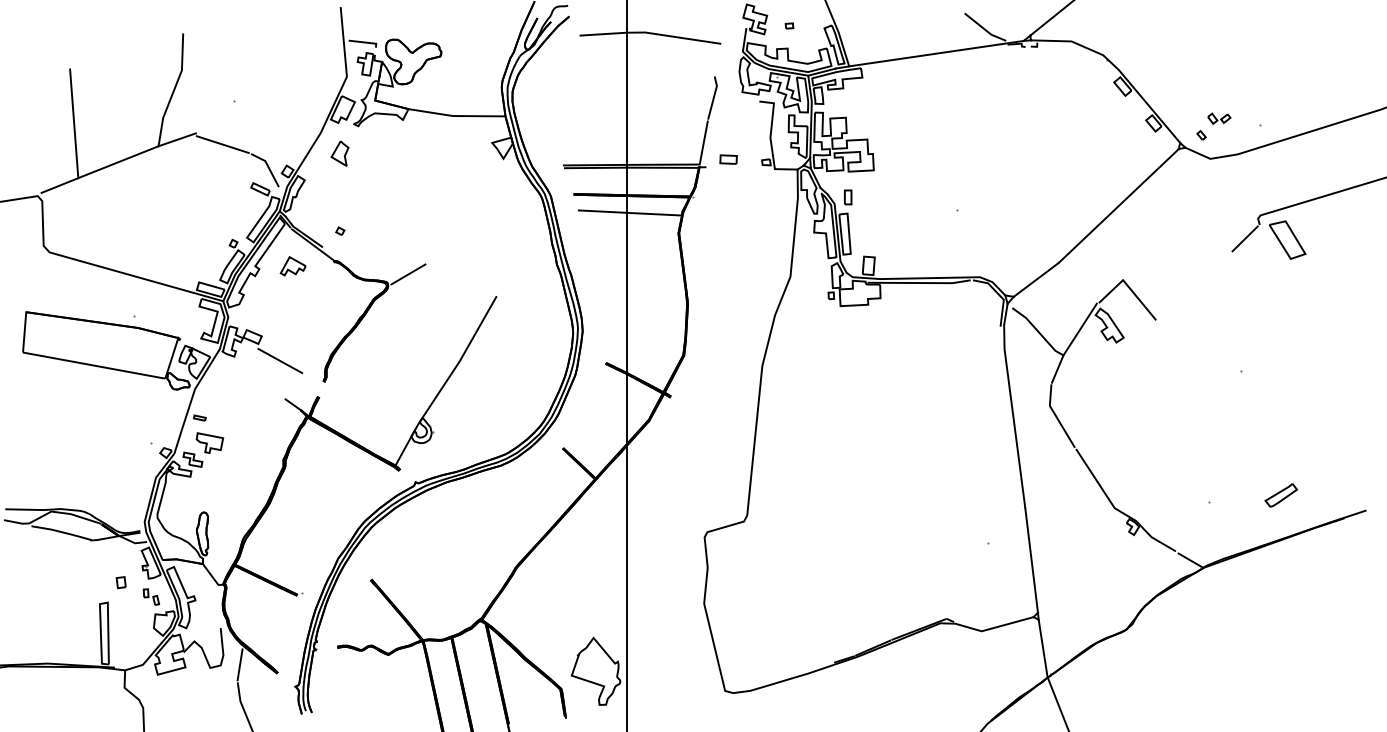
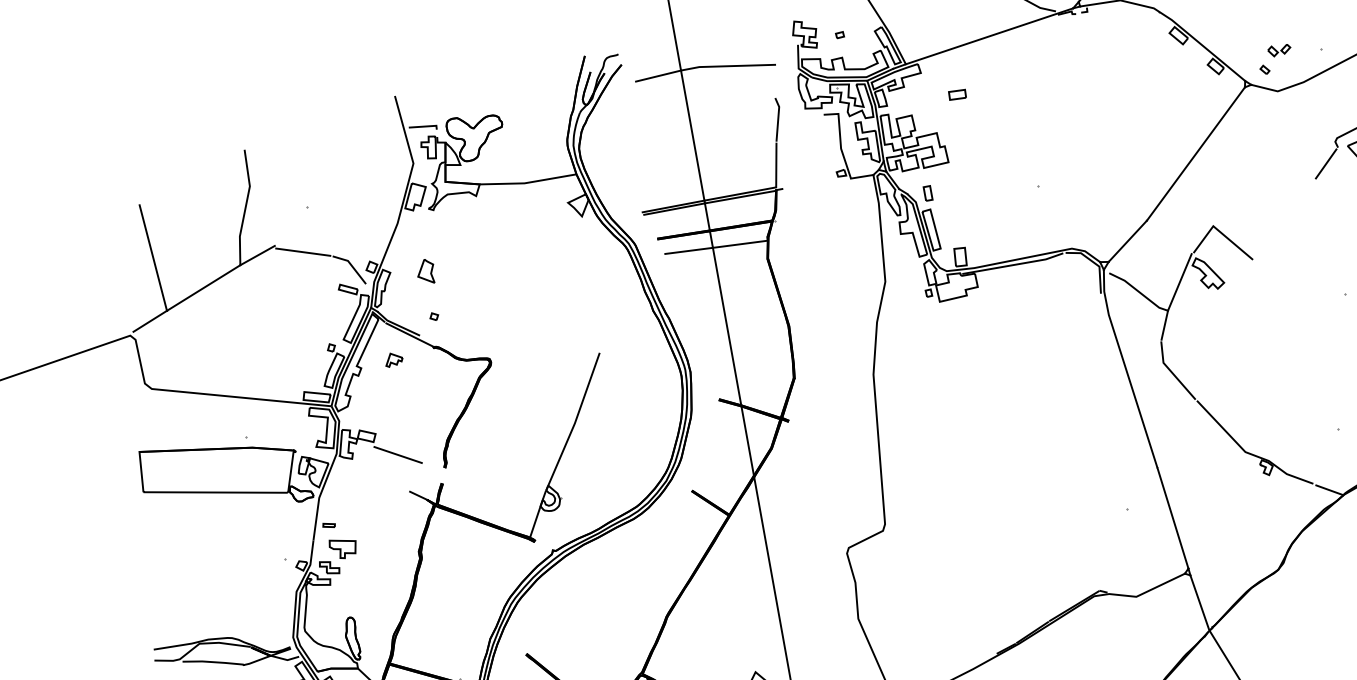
part: (339, 153) -> (425, 271), moved
part: (728, 159) -> (957, 94), moved
part: (292, 266) -> (393, 359), size x0.7
line: (408, 274) -> (509, 347), removed

